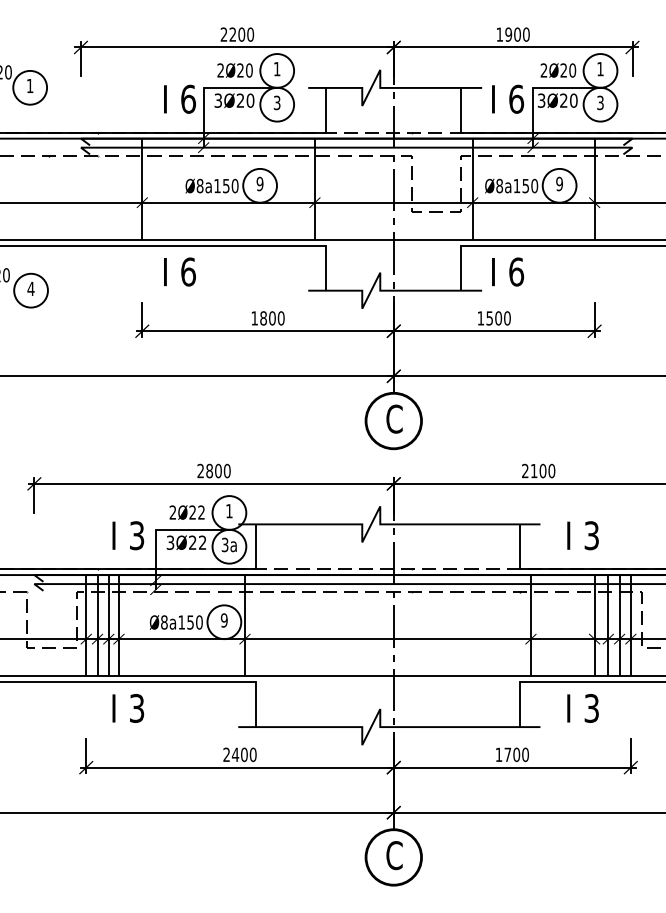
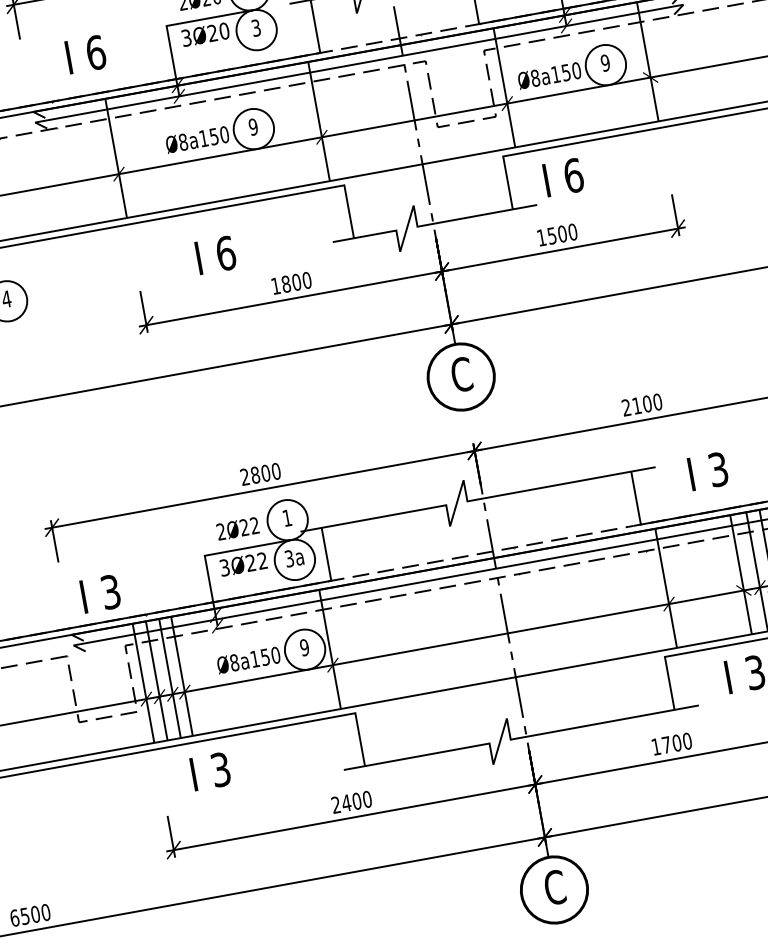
text: (179, 98) -> (85, 53), moved
text: (179, 271) -> (215, 254), moved
text: (128, 535) -> (100, 593), moved

